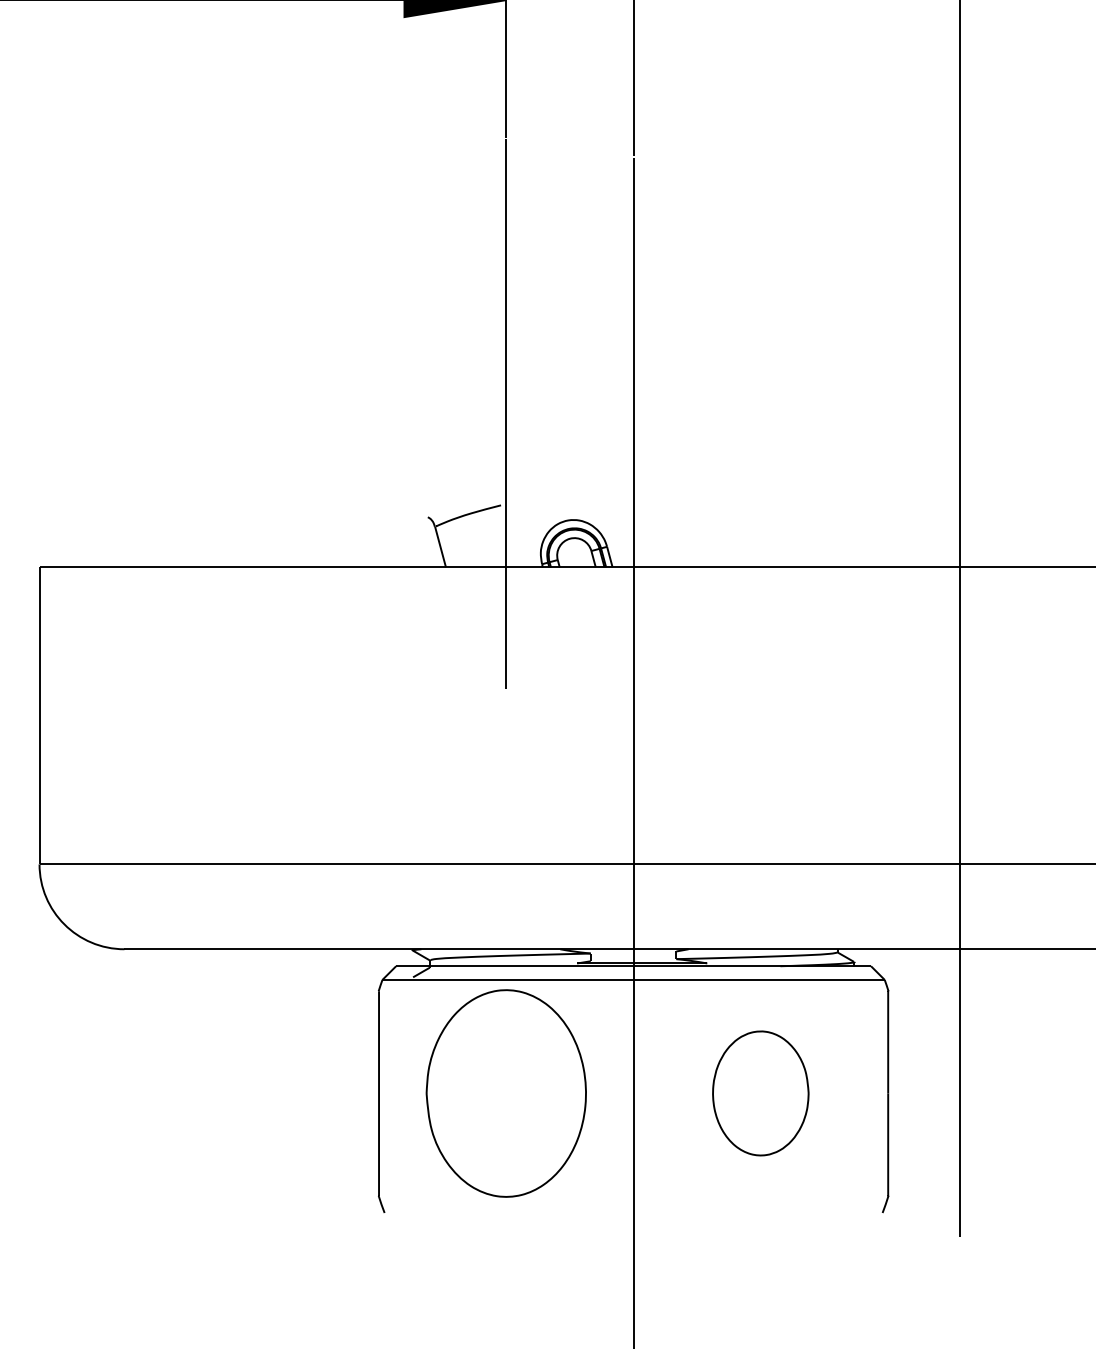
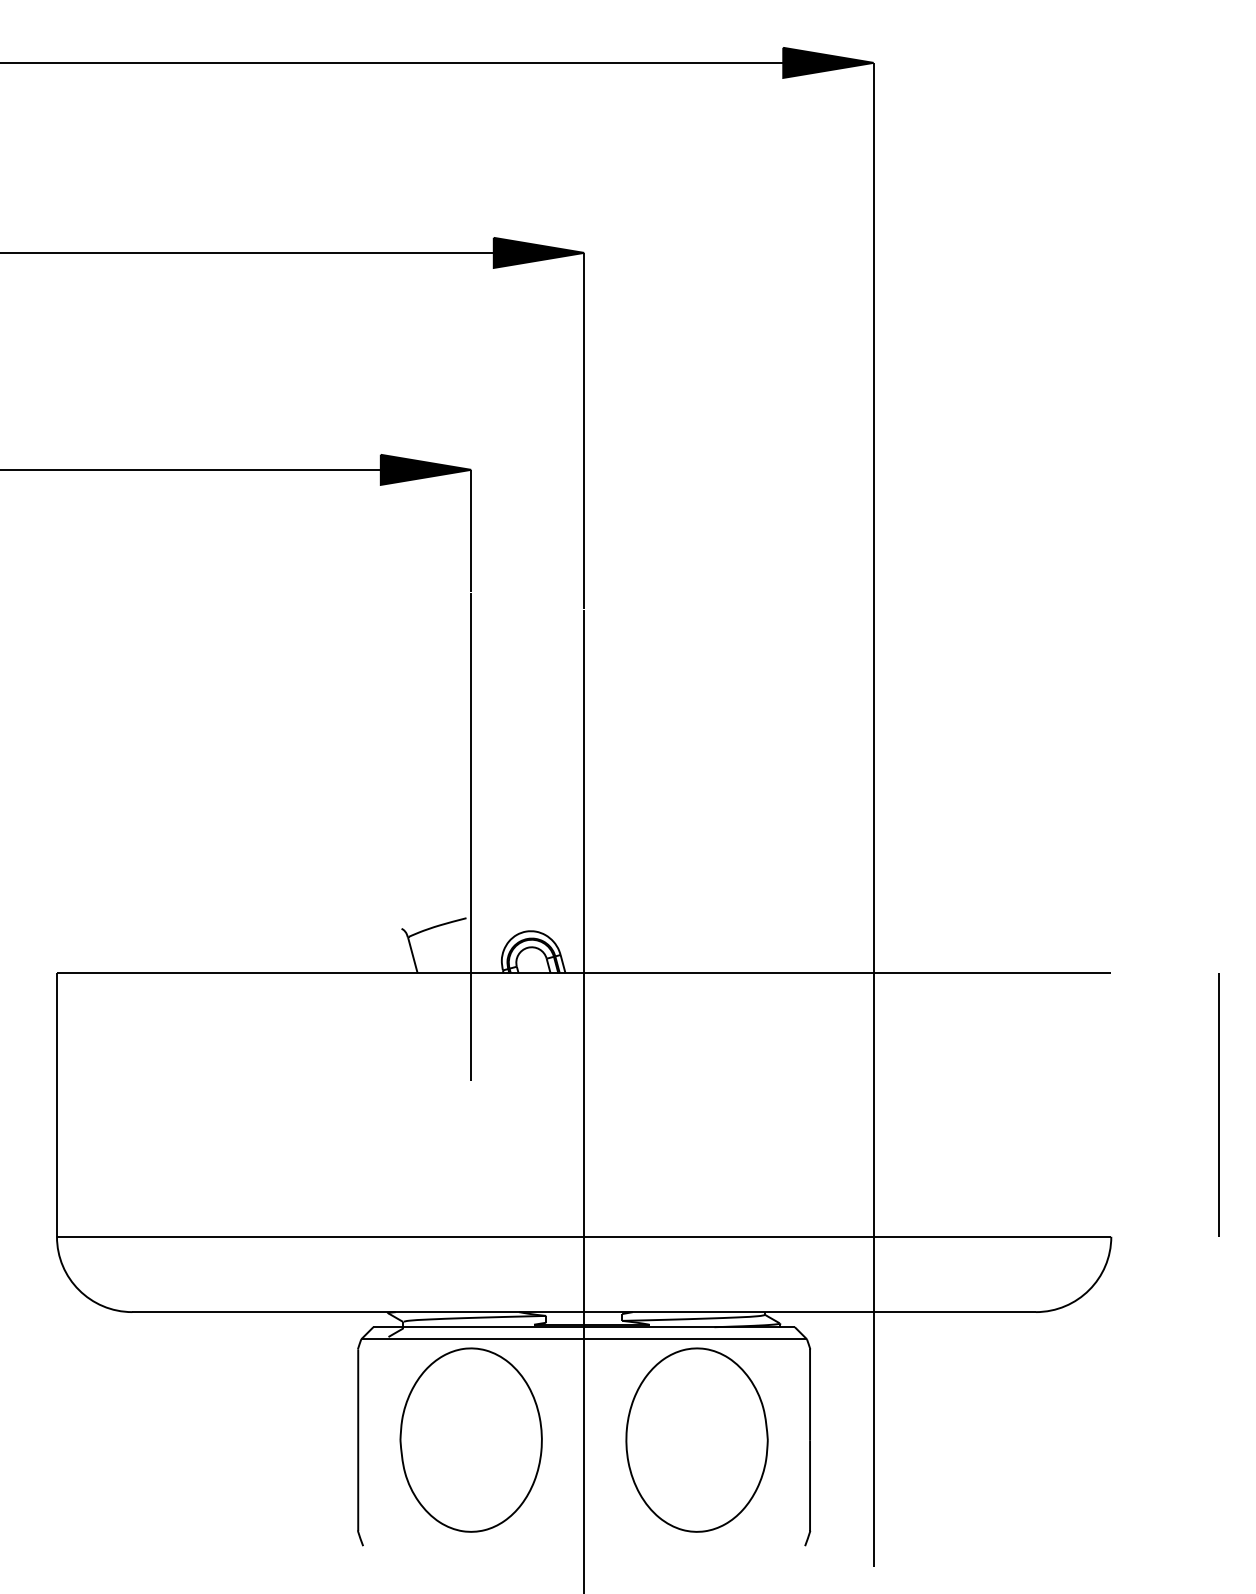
part: (760, 1092) -> (696, 1439), size x1.67

